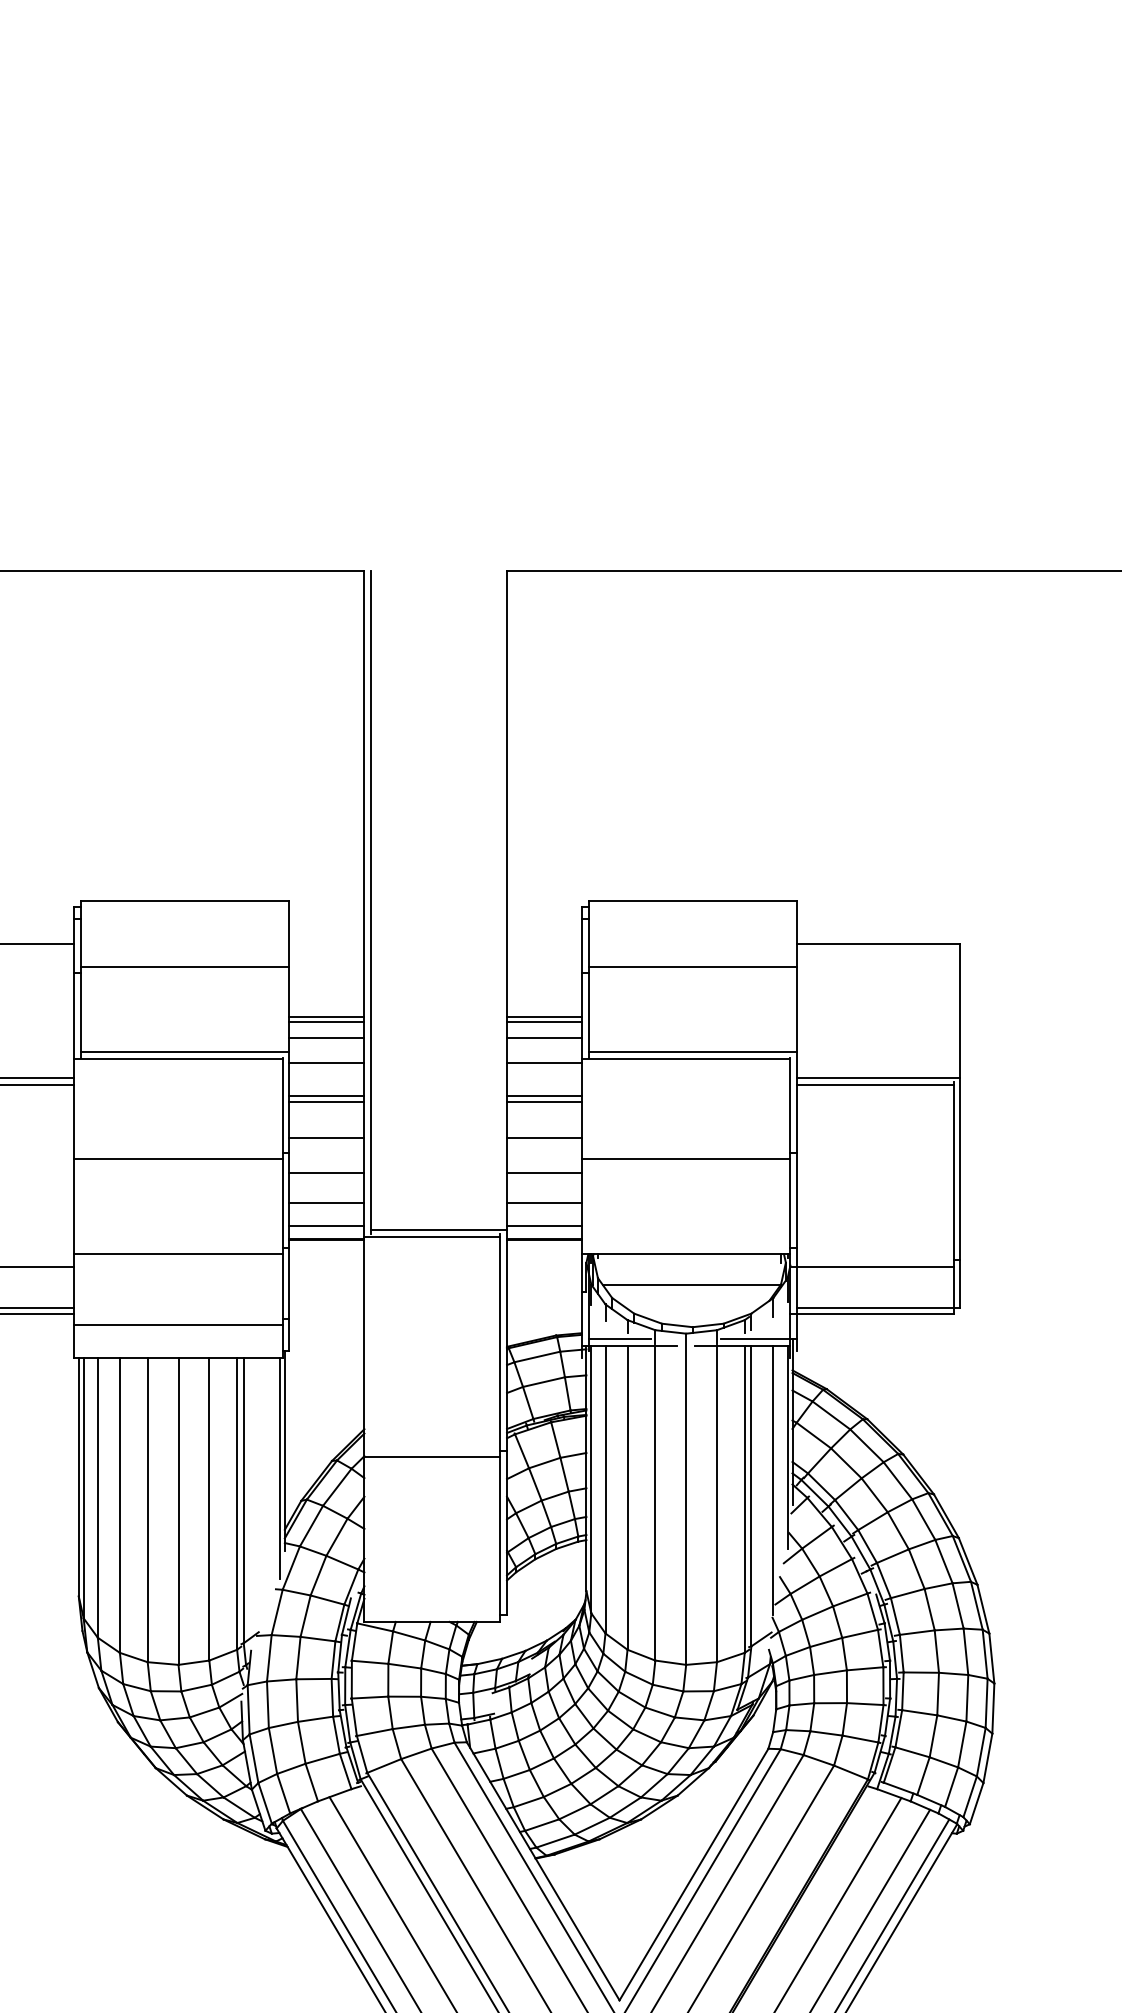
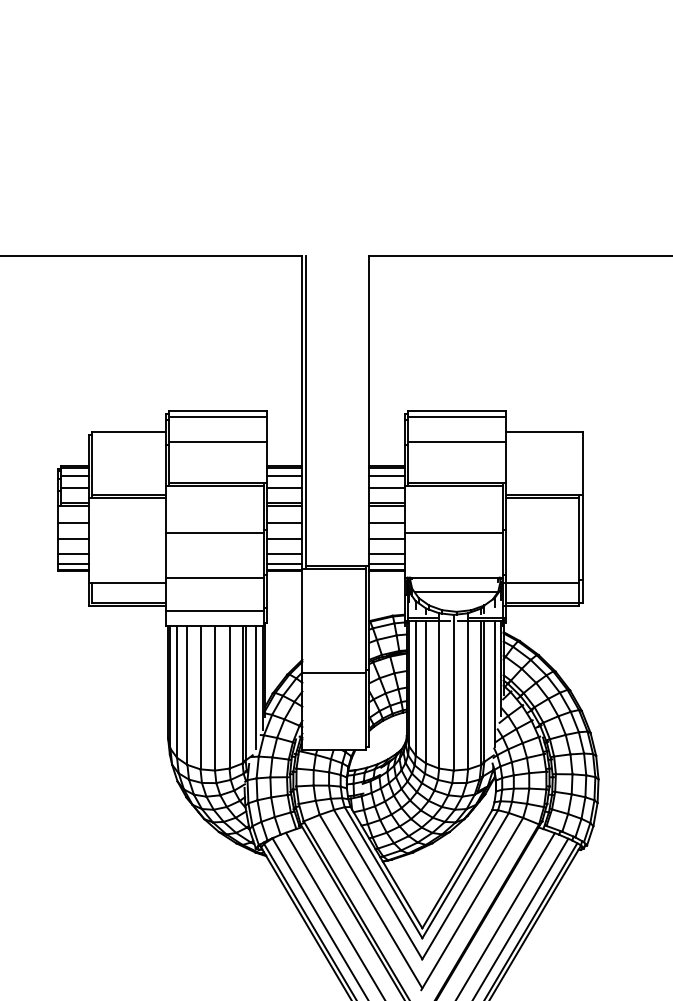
line: (185, 911) -> (218, 416), added
line: (692, 911) -> (456, 416), added
line: (266, 1488) -> (256, 687), added

